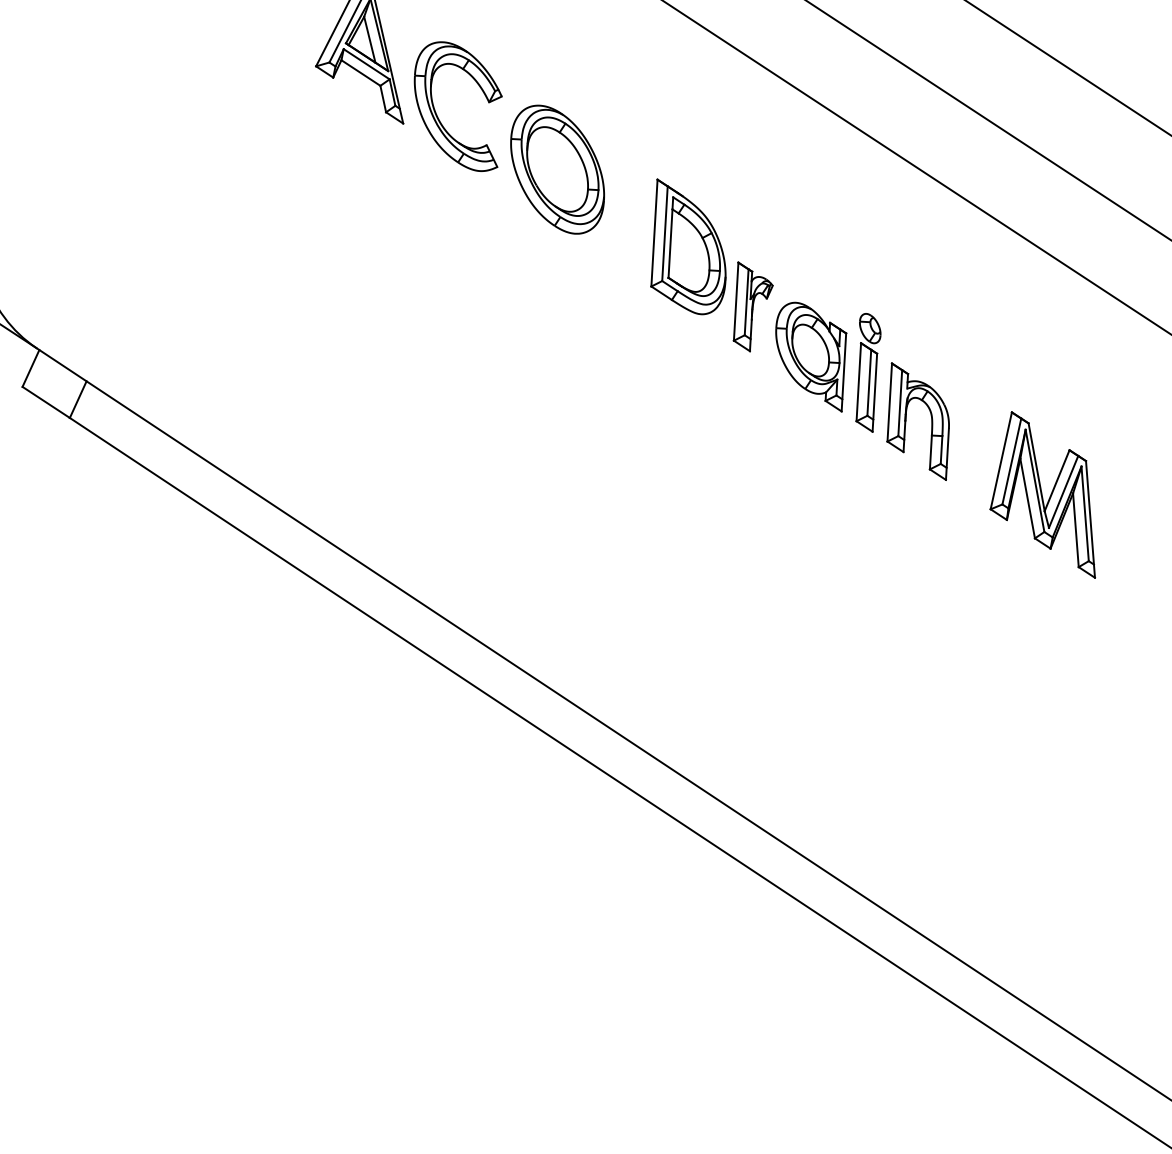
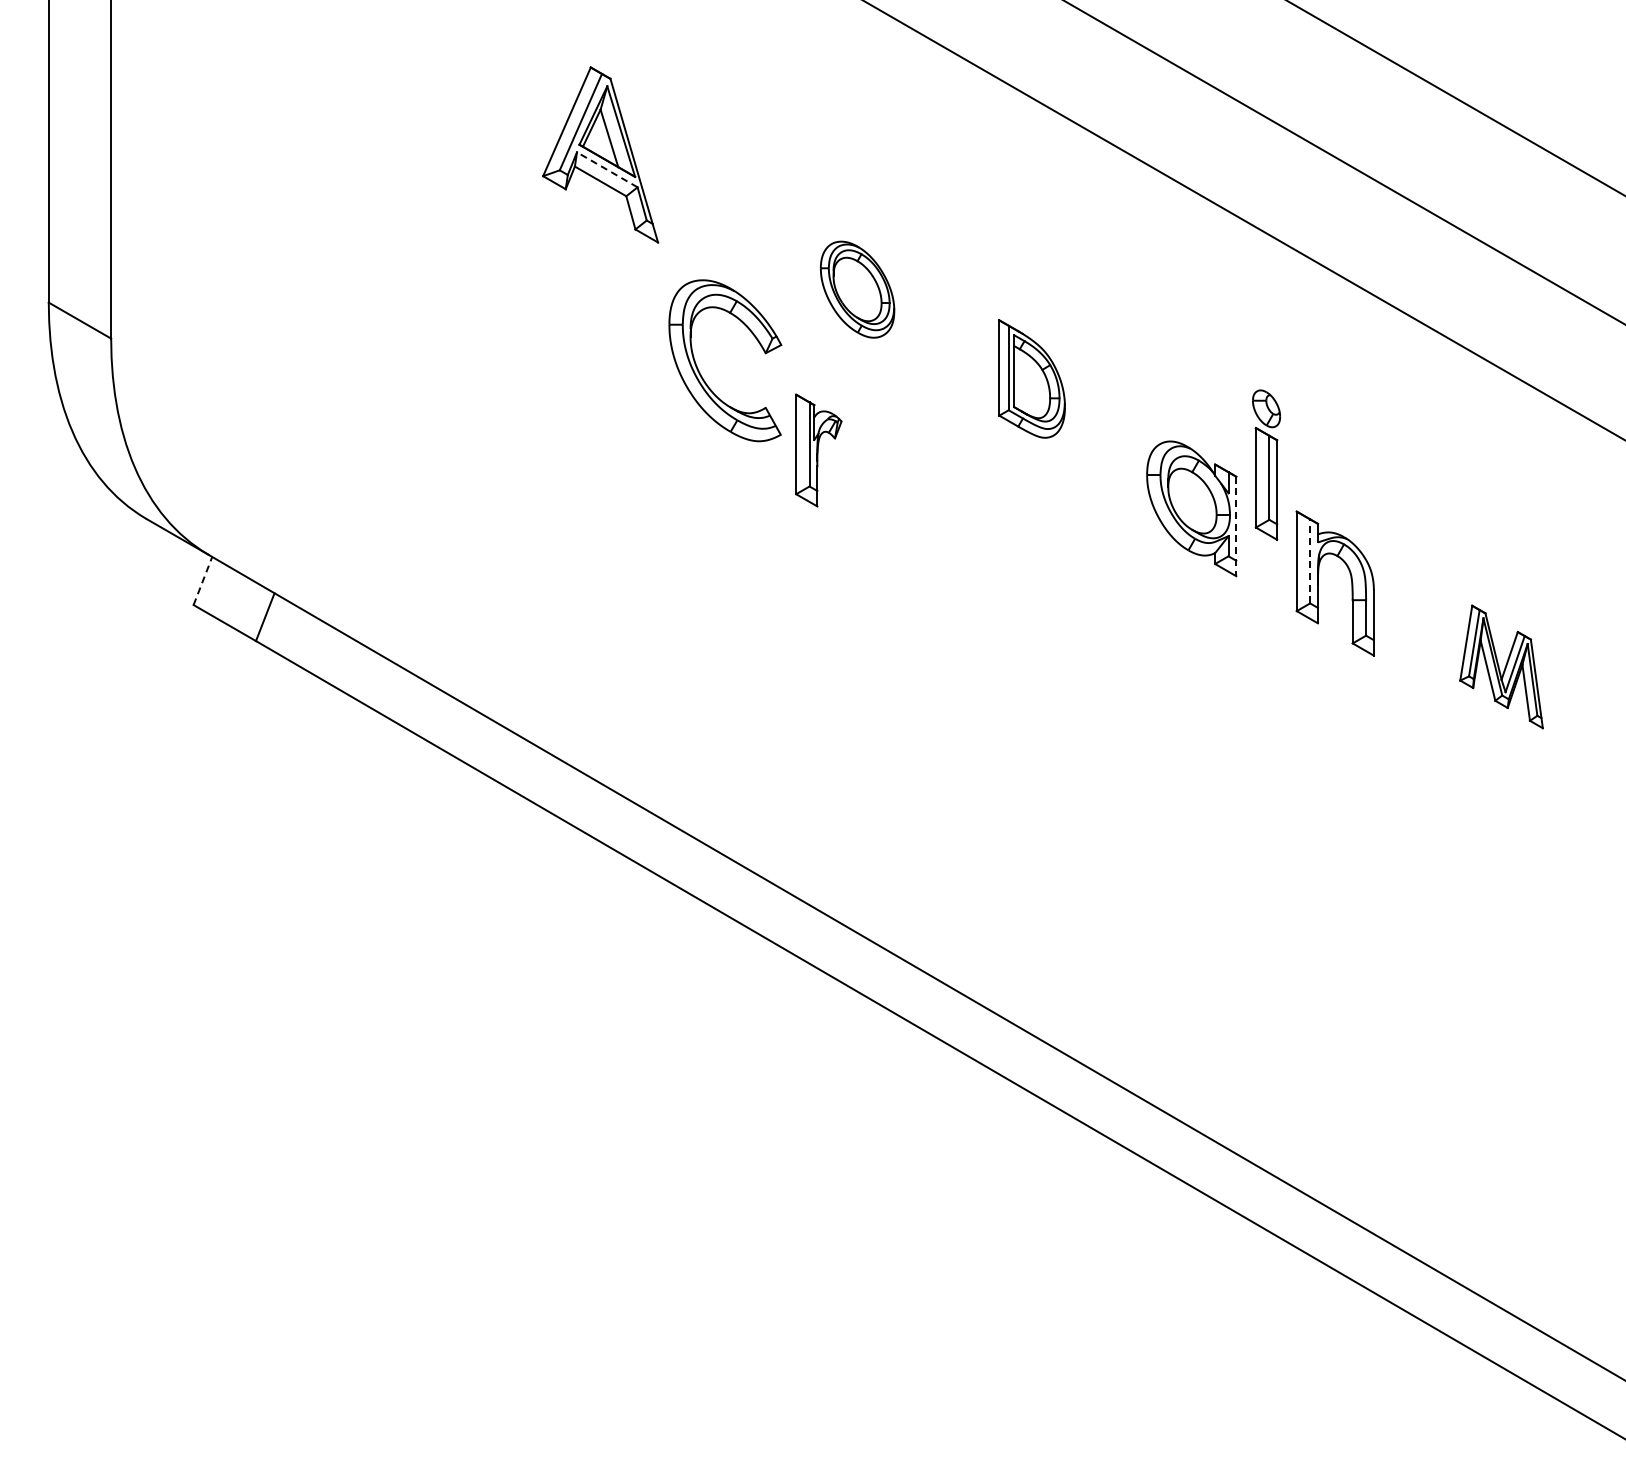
line: (366, 64) -> (607, 169), solid -> dashed
part: (437, 114) -> (700, 372), moved
part: (557, 169) -> (857, 289), size x0.6
part: (689, 247) -> (1031, 378), size x0.7
part: (753, 307) -> (818, 450), moved
line: (30, 368) -> (202, 581), solid -> dashed
line: (844, 372) -> (1236, 526), solid -> dashed
part: (867, 372) -> (1266, 464), moved
line: (900, 402) -> (1310, 560), solid -> dashed
part: (1045, 494) -> (1501, 666), size x0.6

